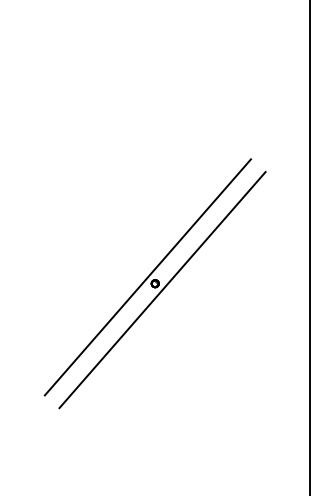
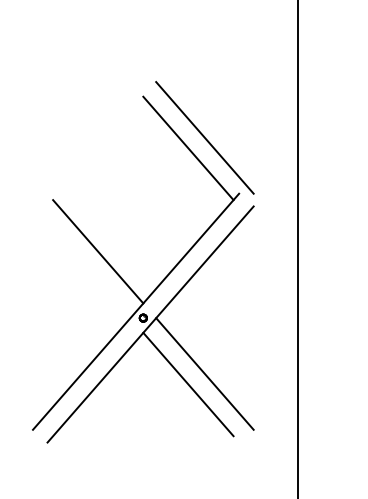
line: (216, 103) -> (204, 137), added
line: (200, 114) -> (188, 148), added
line: (110, 217) -> (98, 251), added
line: (216, 339) -> (204, 373), added
line: (200, 350) -> (188, 384), added

